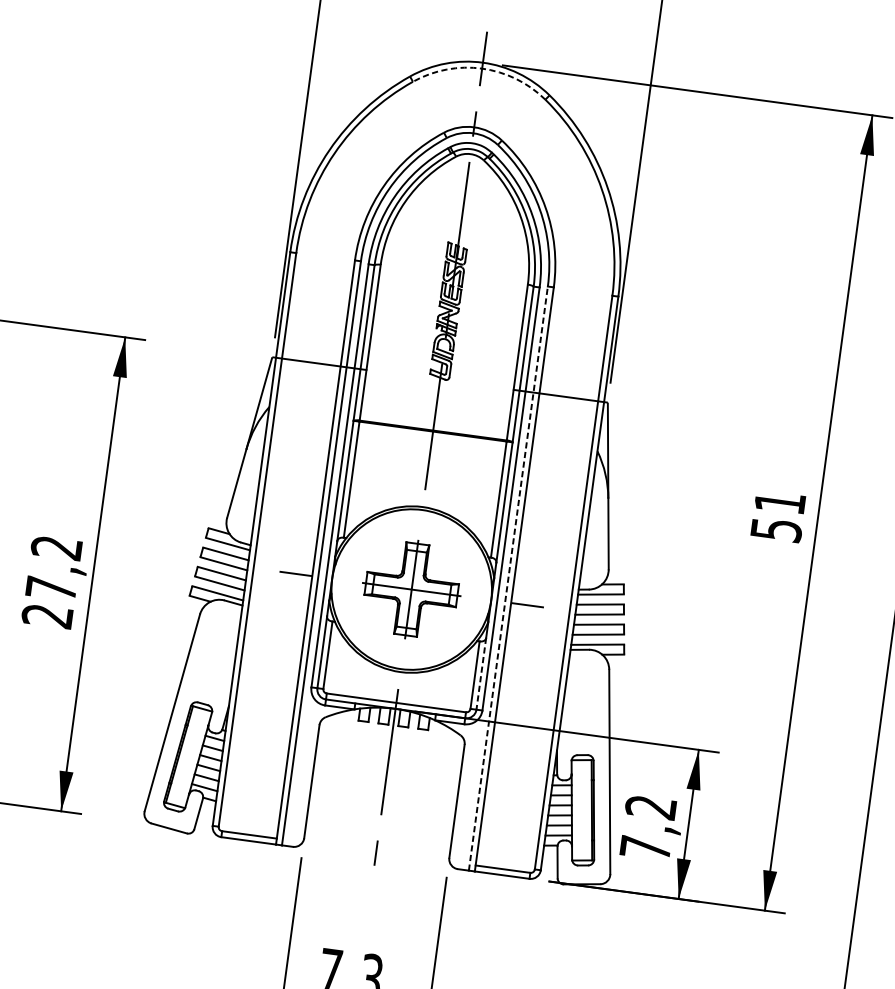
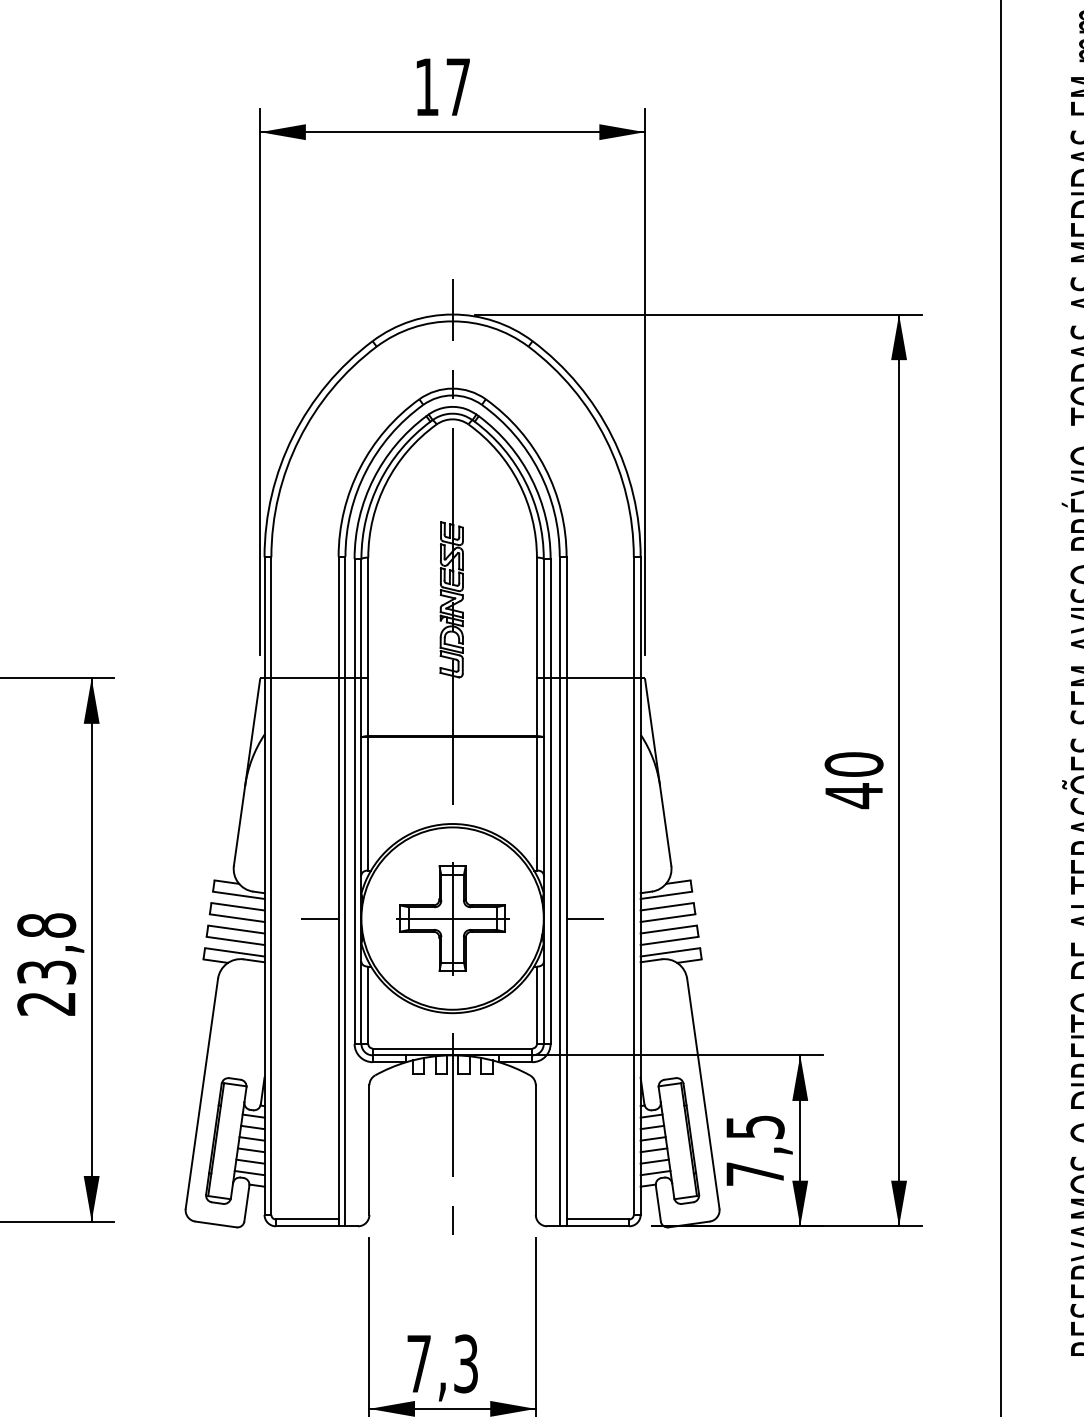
arc: (482, 68) -> (452, 321), dashed -> solid
text: (777, 516) -> (853, 780), 51 -> 40
text: (53, 567) -> (46, 948), 27,2 -> 23,8
line: (508, 578) -> (559, 891), dashed -> solid
line: (481, 674) -> (543, 1003), dashed -> solid
text: (650, 807) -> (754, 1127), 7,2 -> 7,5

